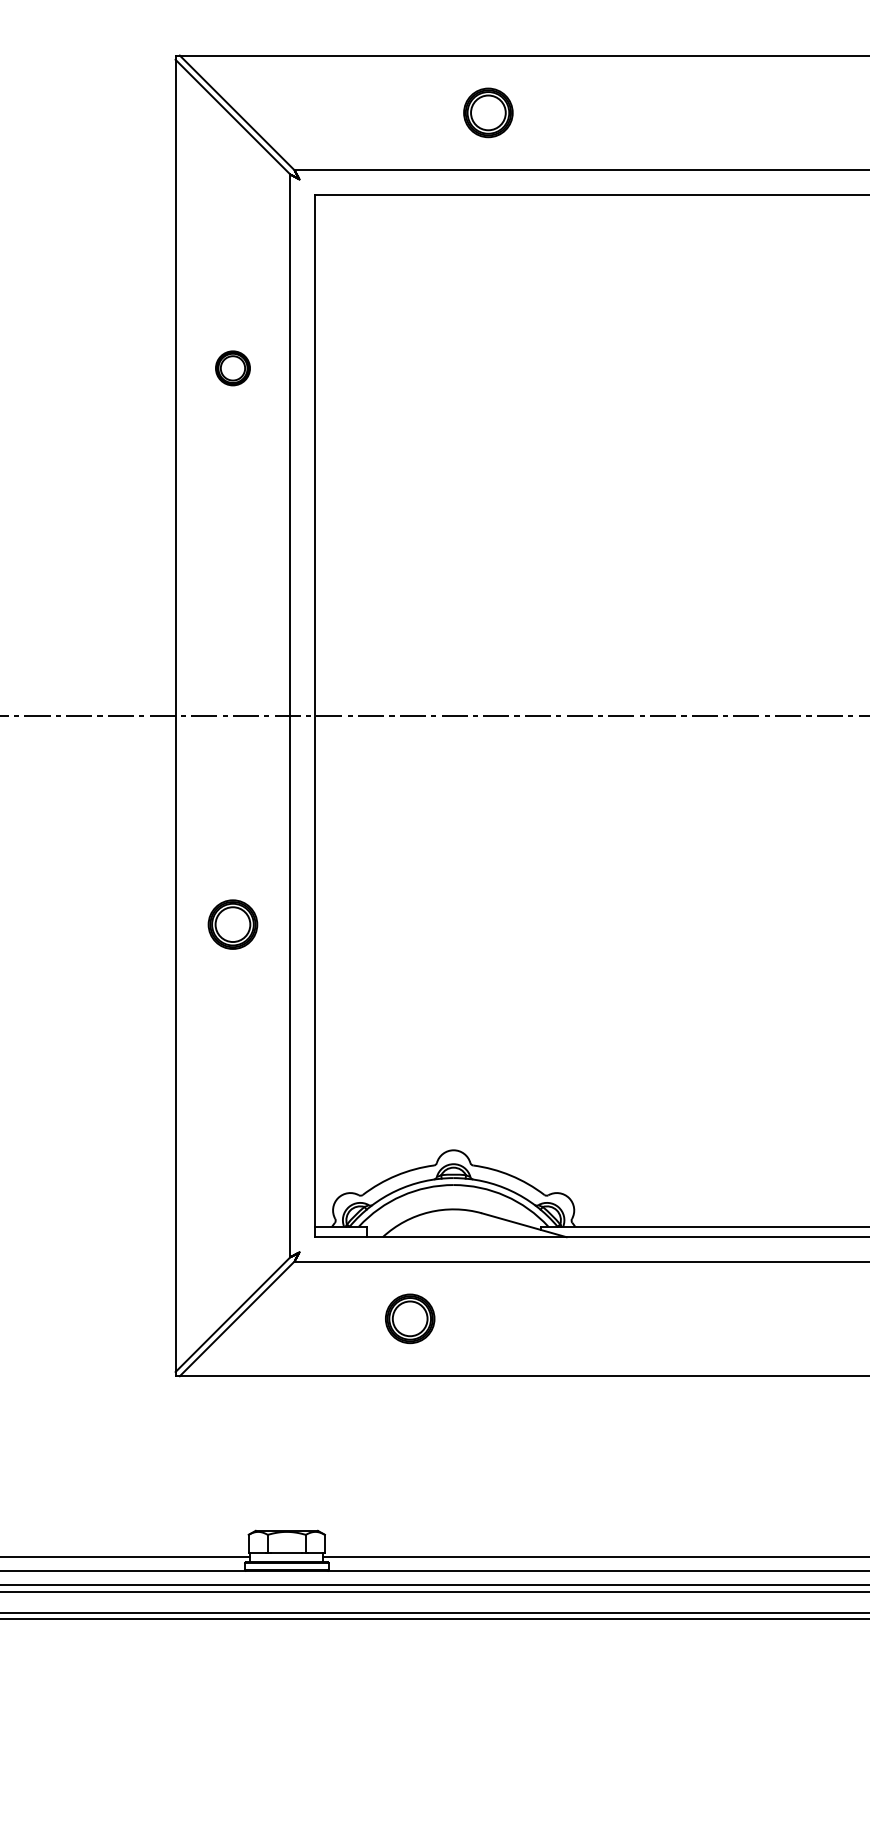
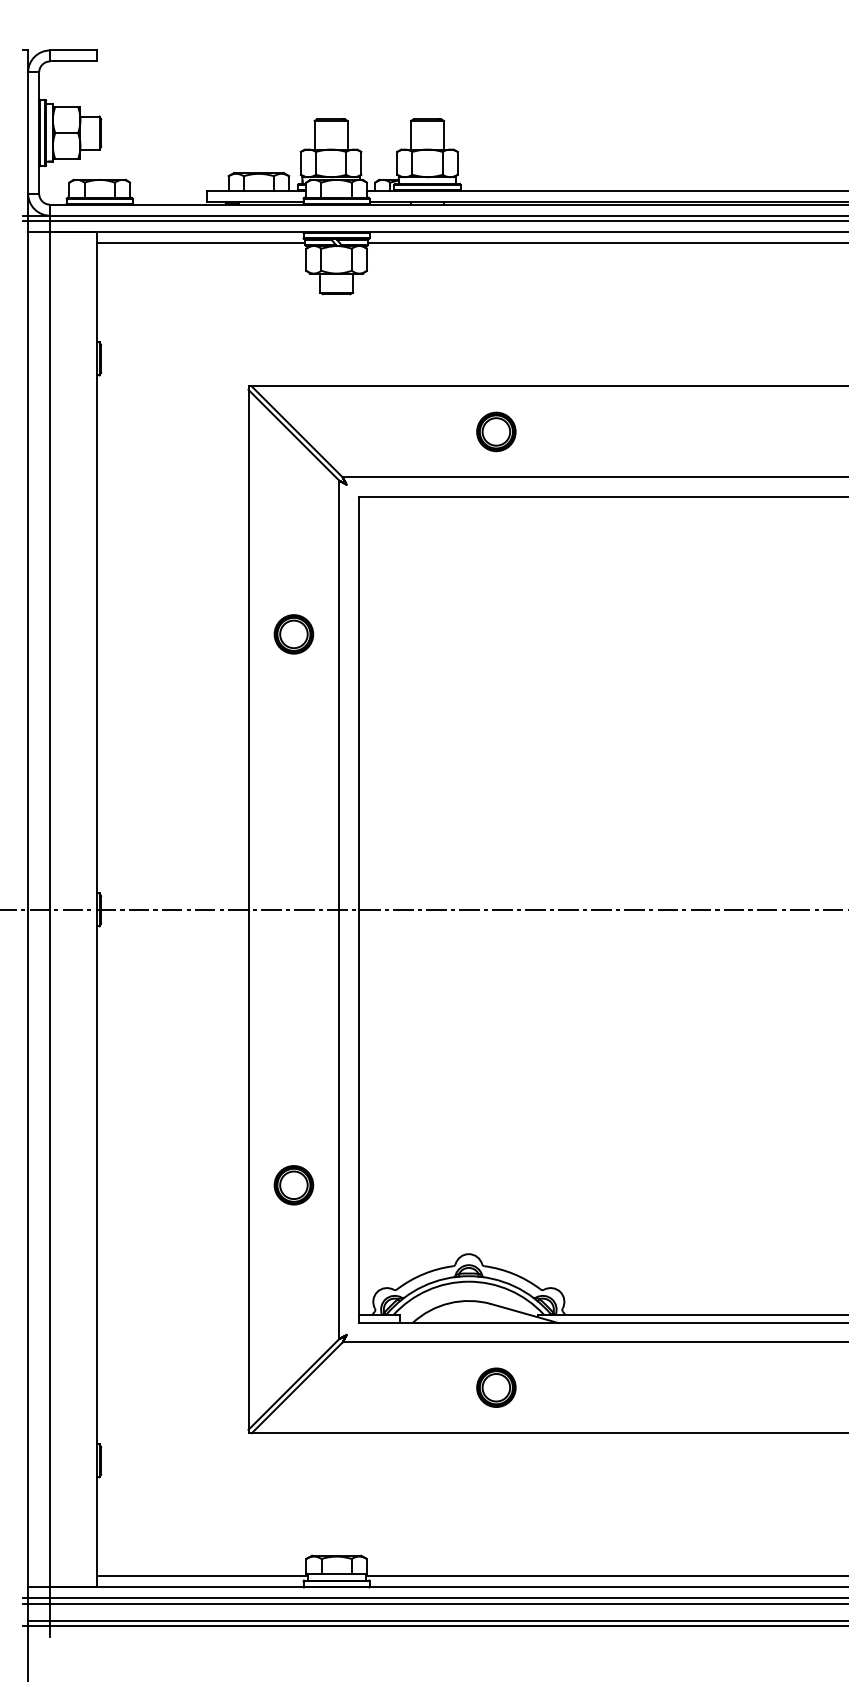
part: (232, 368) -> (293, 634), size x1.43
part: (232, 924) -> (293, 1185), moved
part: (410, 1318) -> (496, 1387), moved

